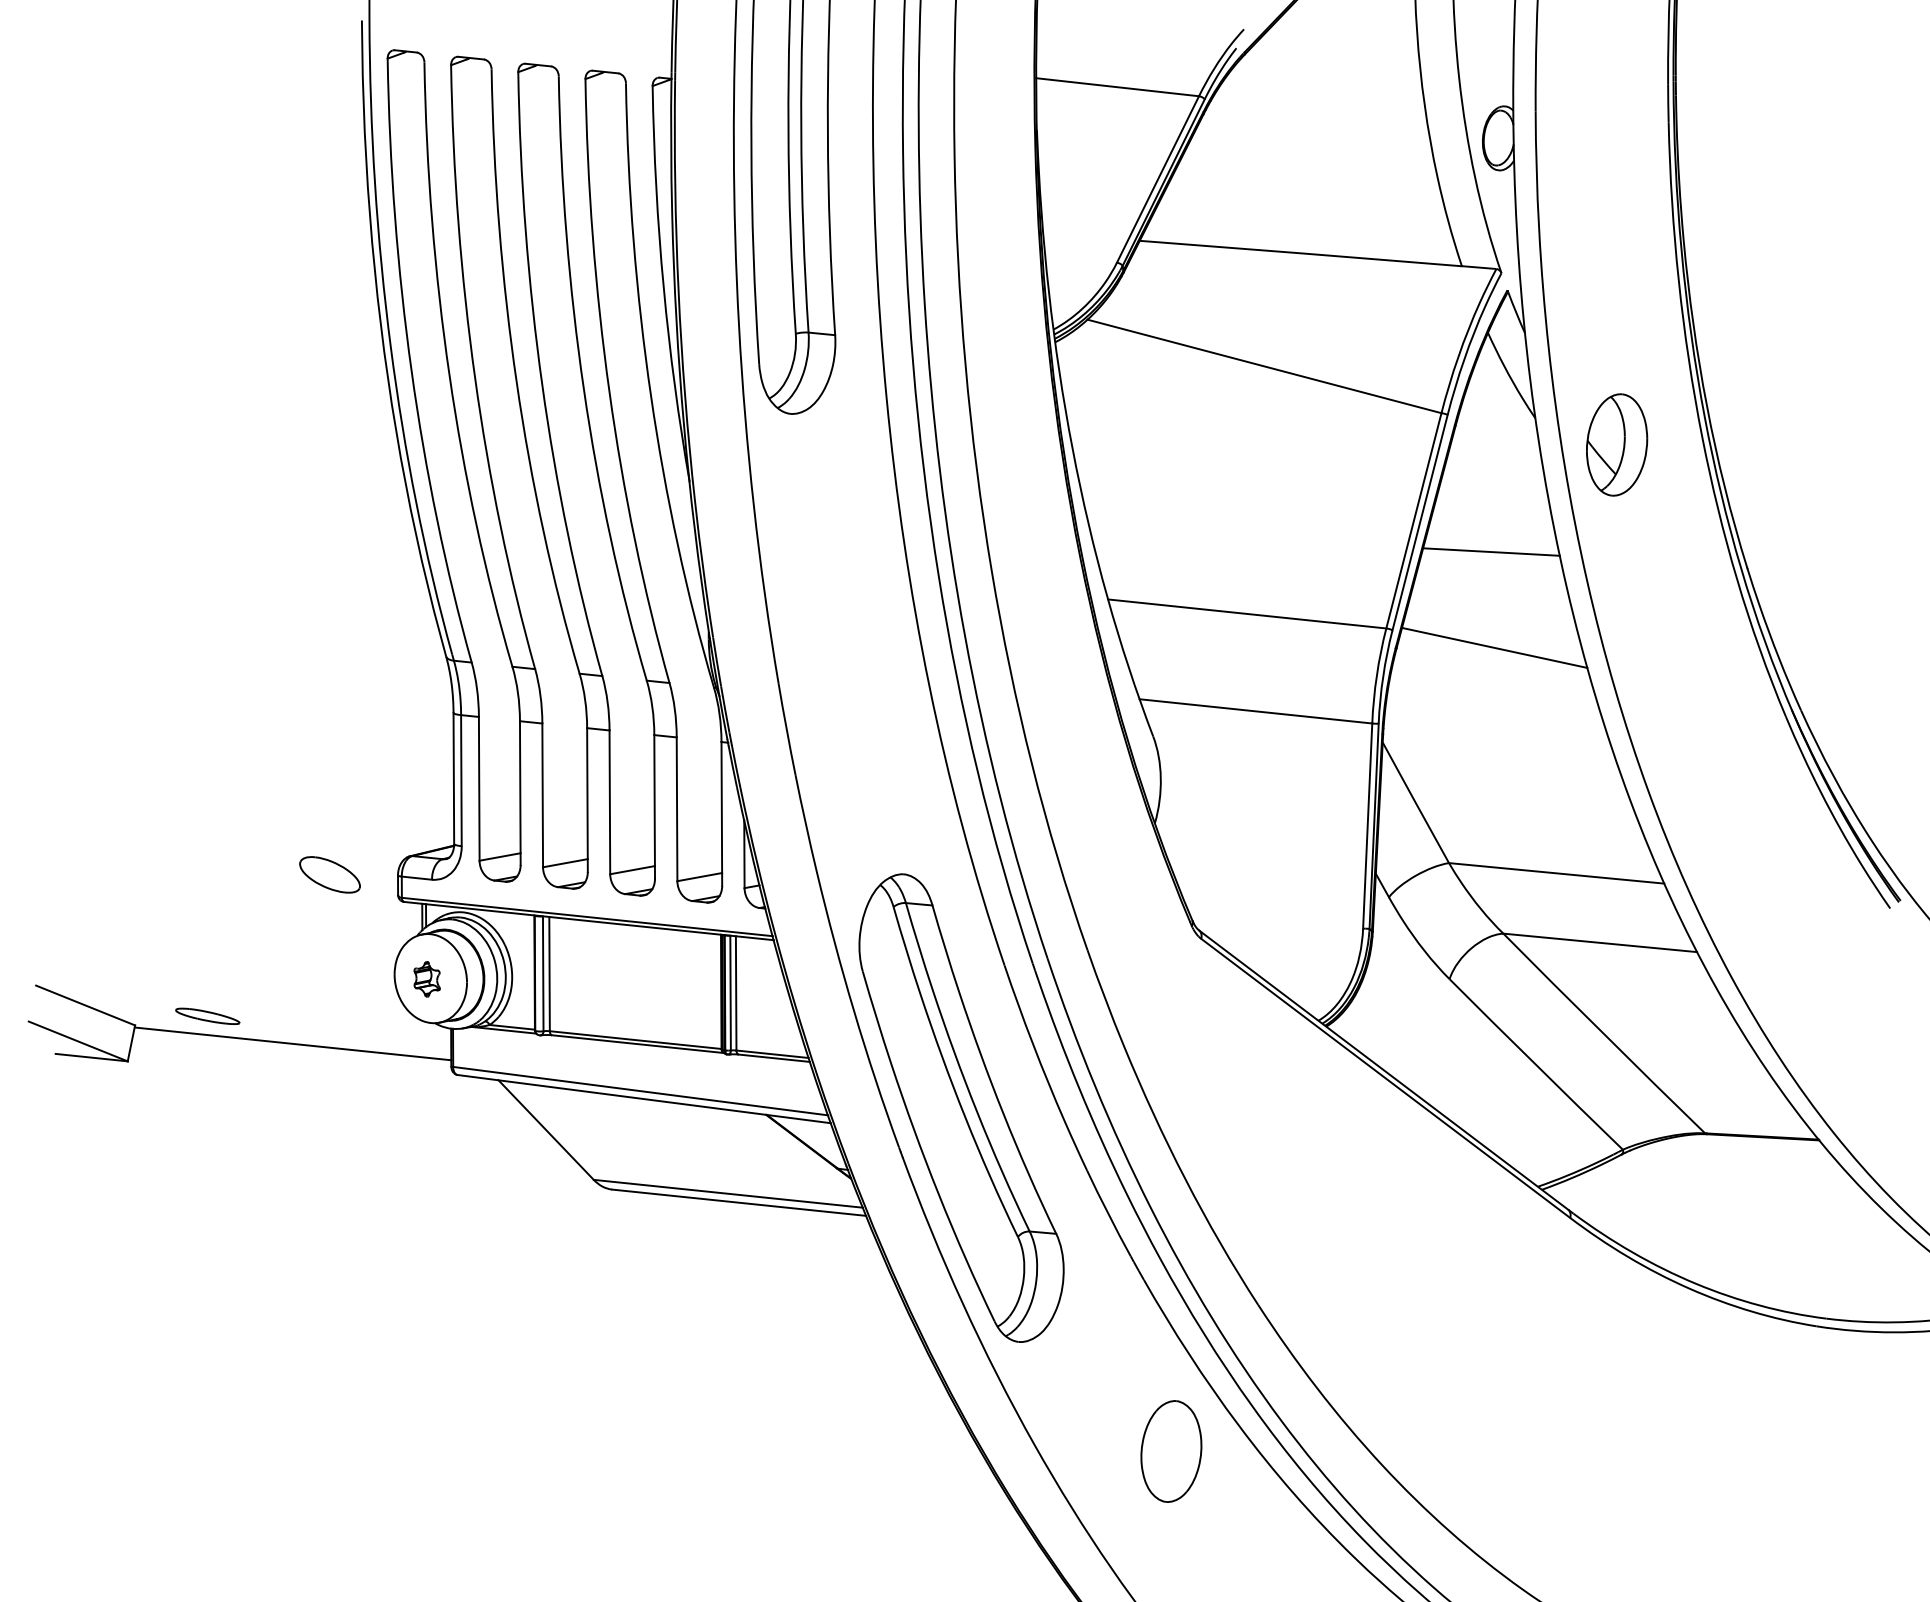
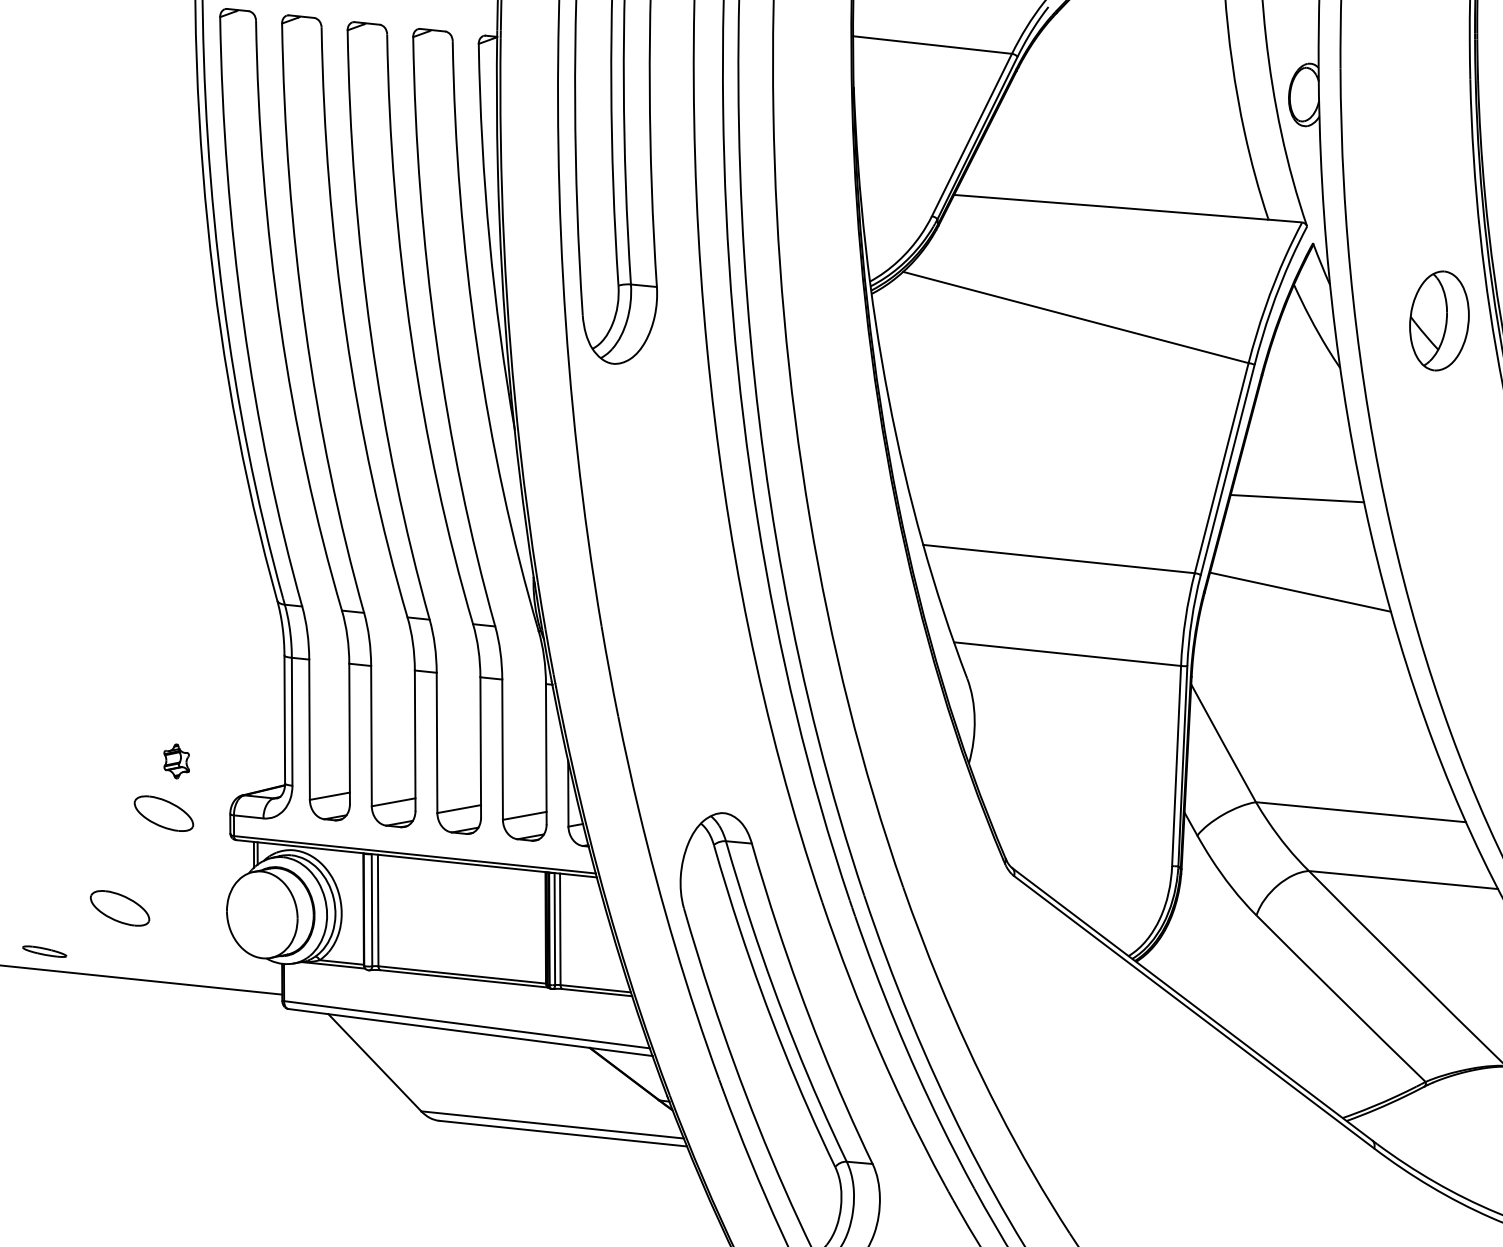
part: (1617, 444) -> (1439, 320), moved
part: (284, 971) -> (119, 907), added
part: (426, 979) -> (176, 761), moved
part: (207, 1015) -> (44, 950), size x0.7

